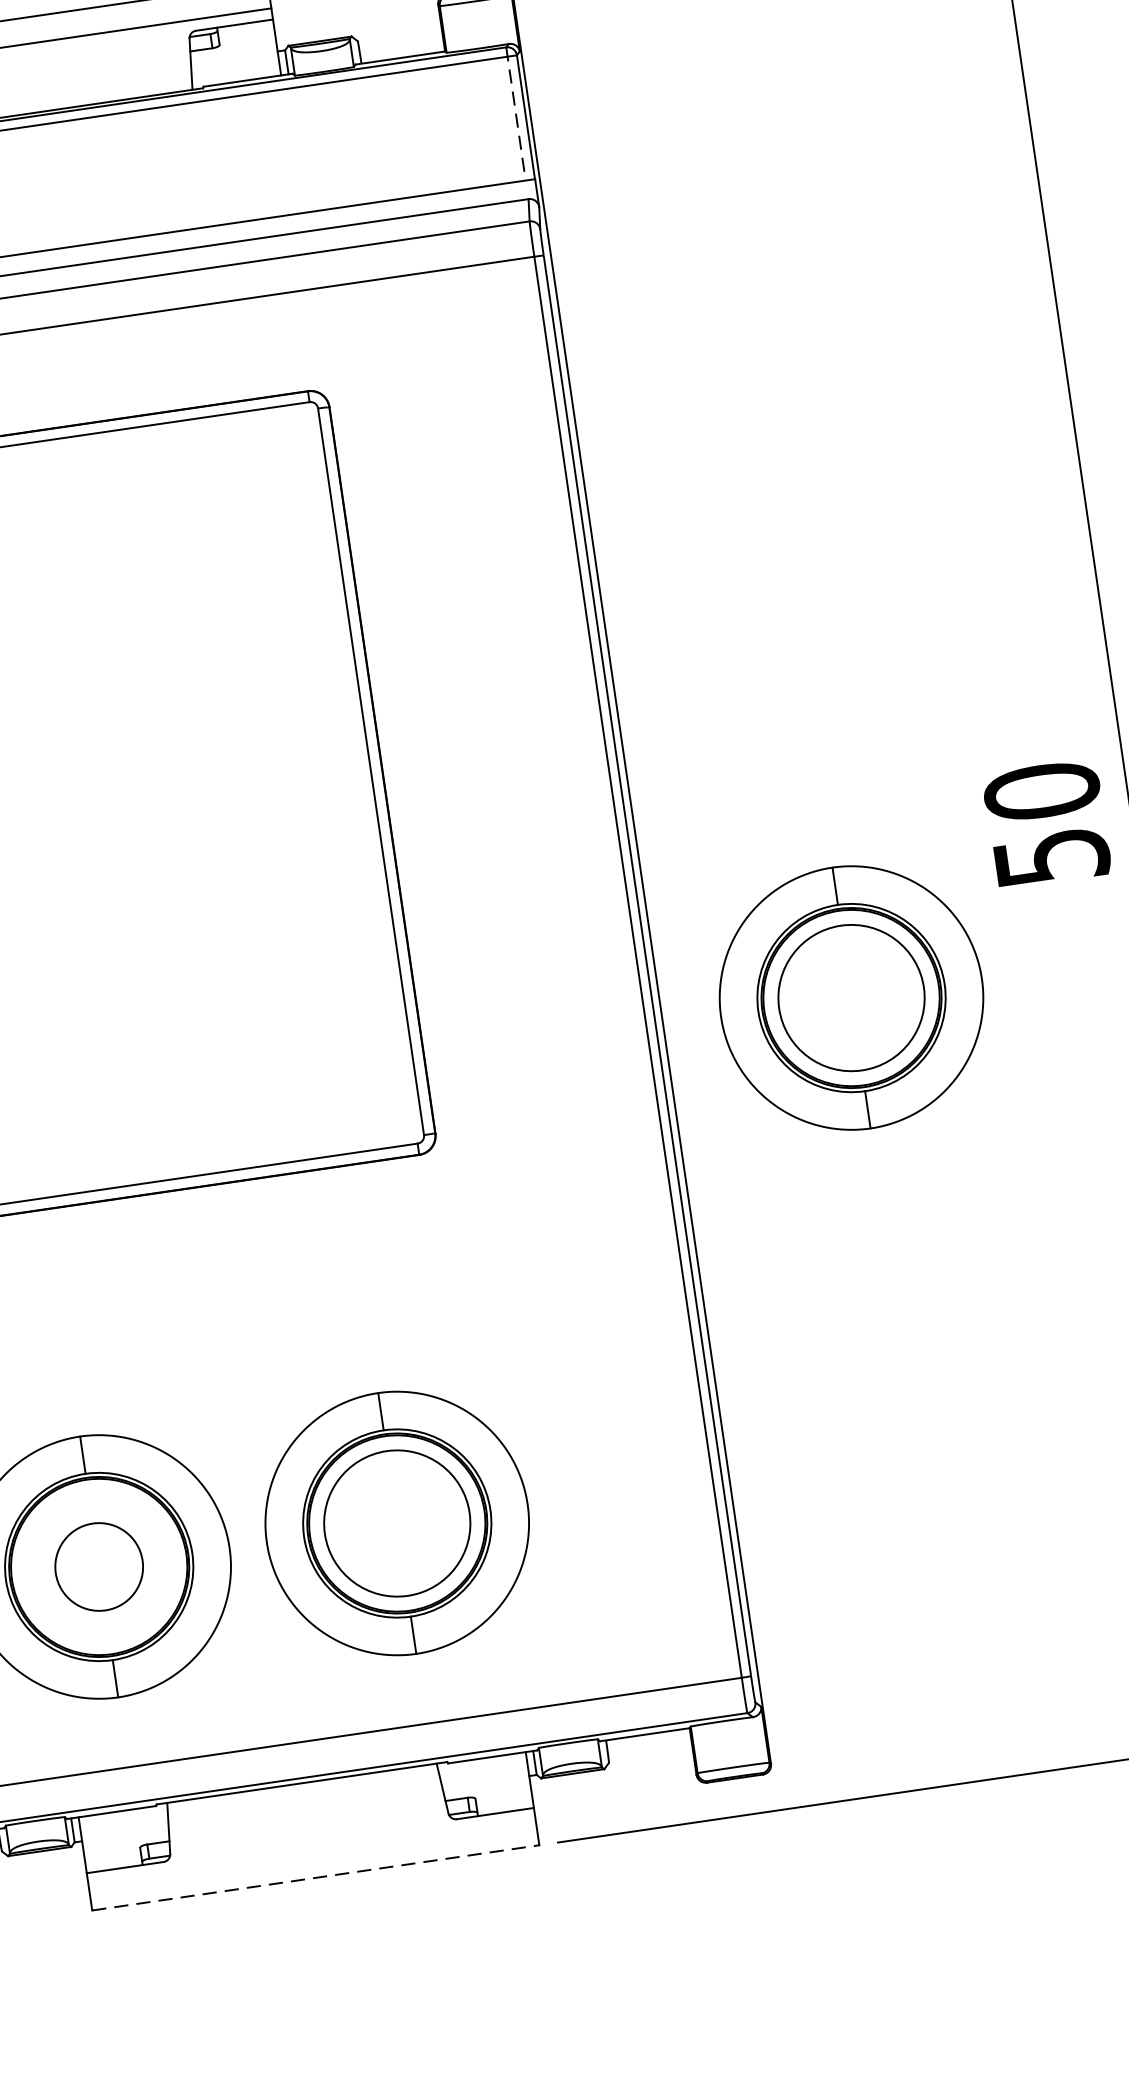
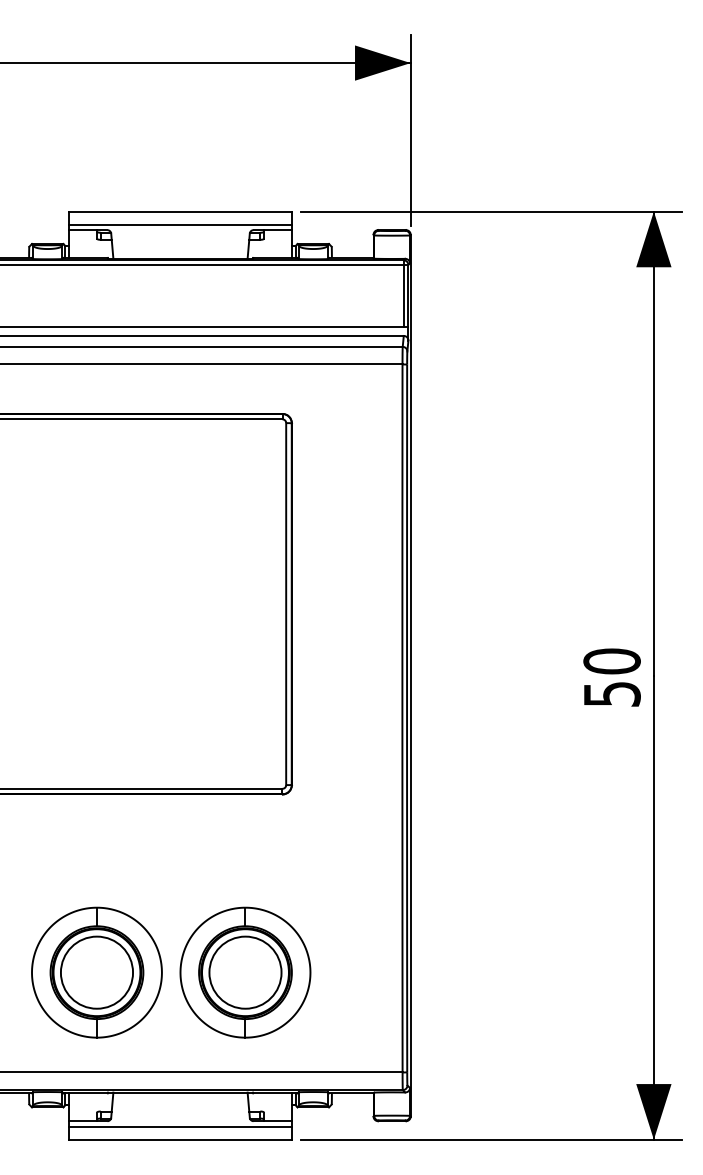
line: (515, 116) -> (403, 294), dashed -> solid
part: (851, 997) -> (504, 748), removed
circle: (98, 1566) -> (96, 972), size x1.67
line: (311, 1851) -> (180, 1126), added
line: (317, 1877) -> (181, 1139), dashed -> solid

